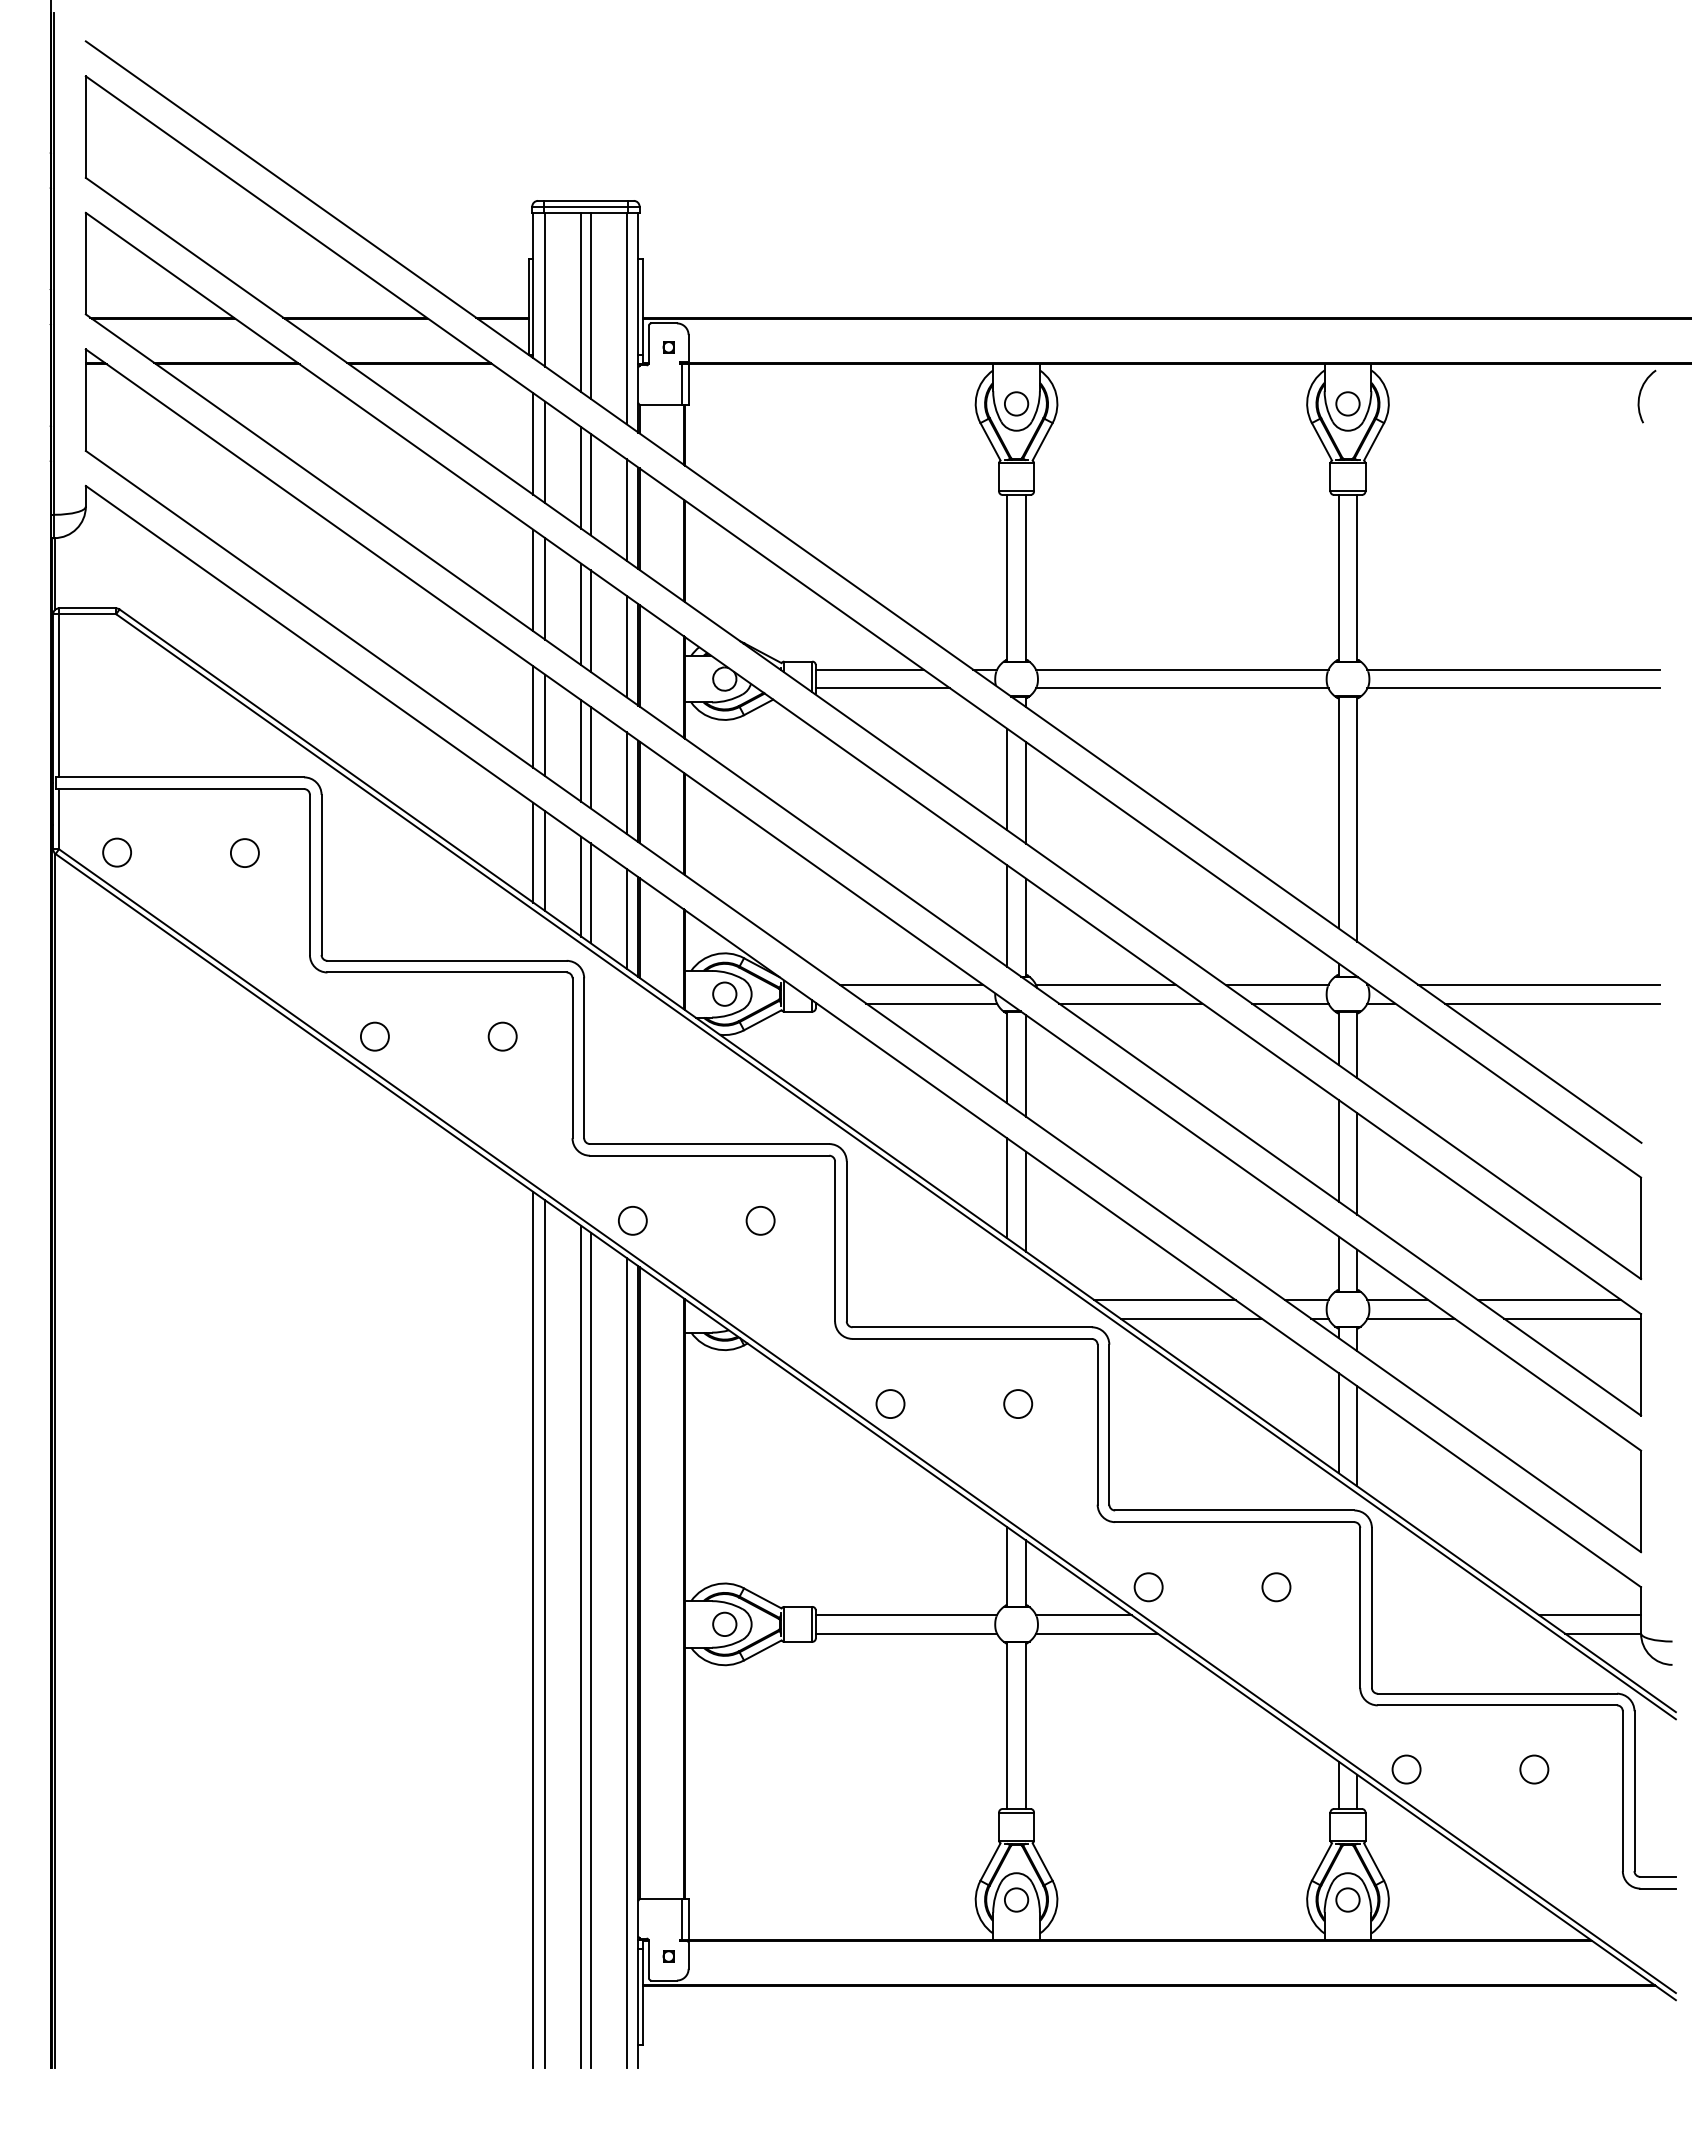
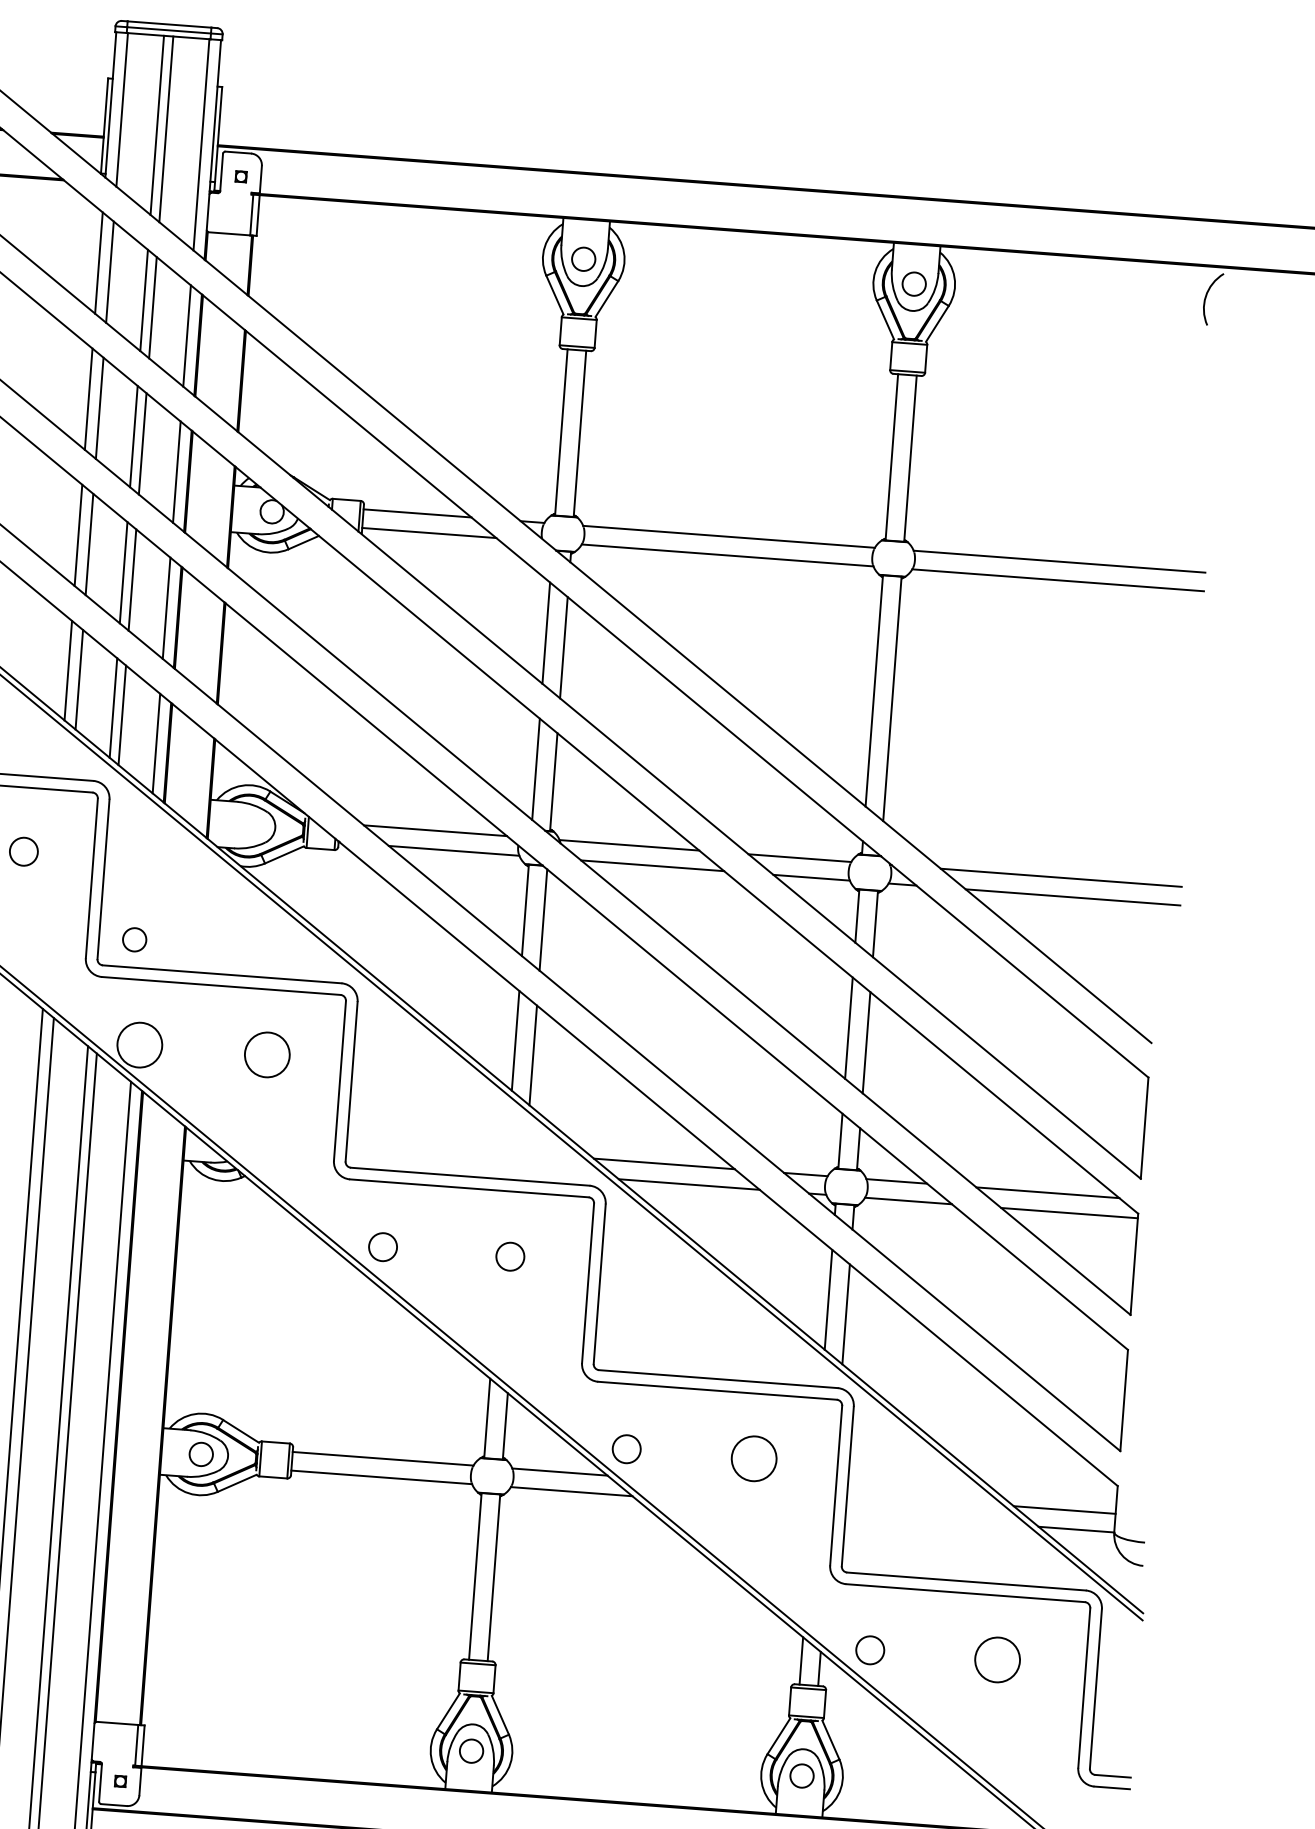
circle: (724, 993) -> (134, 939), moved
circle: (632, 1220) -> (139, 1044), size x1.6
circle: (760, 1220) -> (267, 1054), size x1.6
circle: (1276, 1587) -> (754, 1459), size x1.6
circle: (1534, 1769) -> (997, 1659), size x1.6

